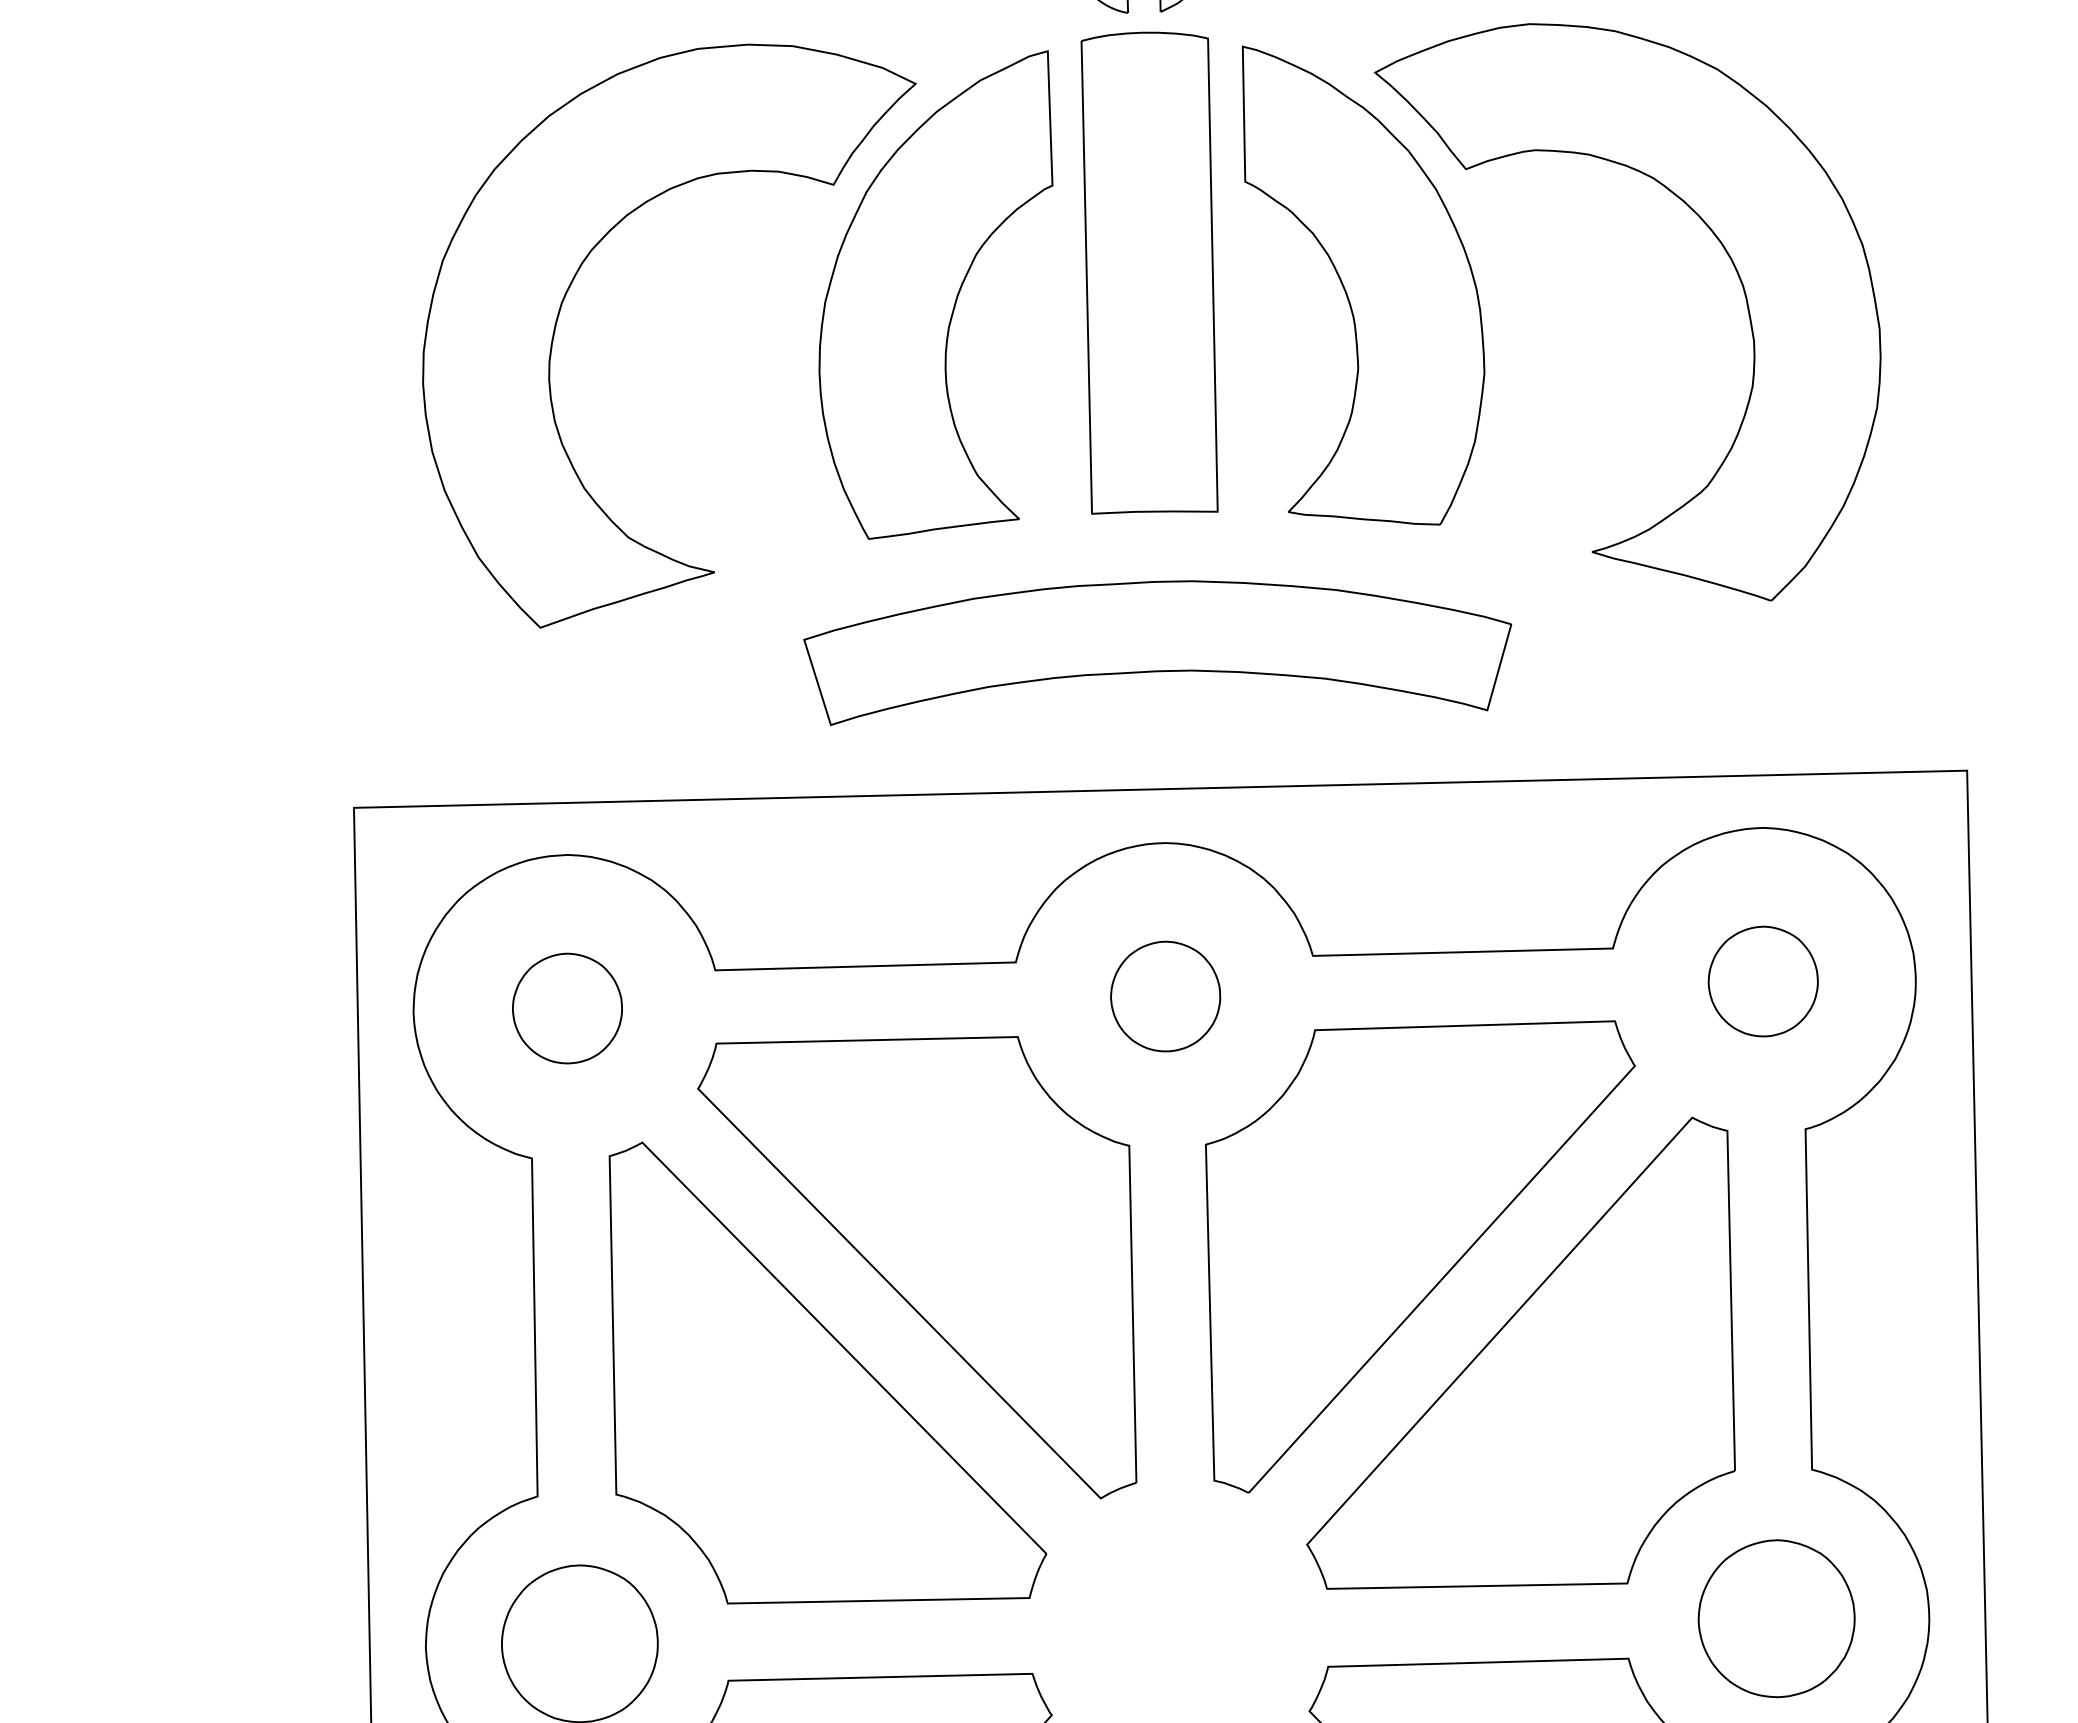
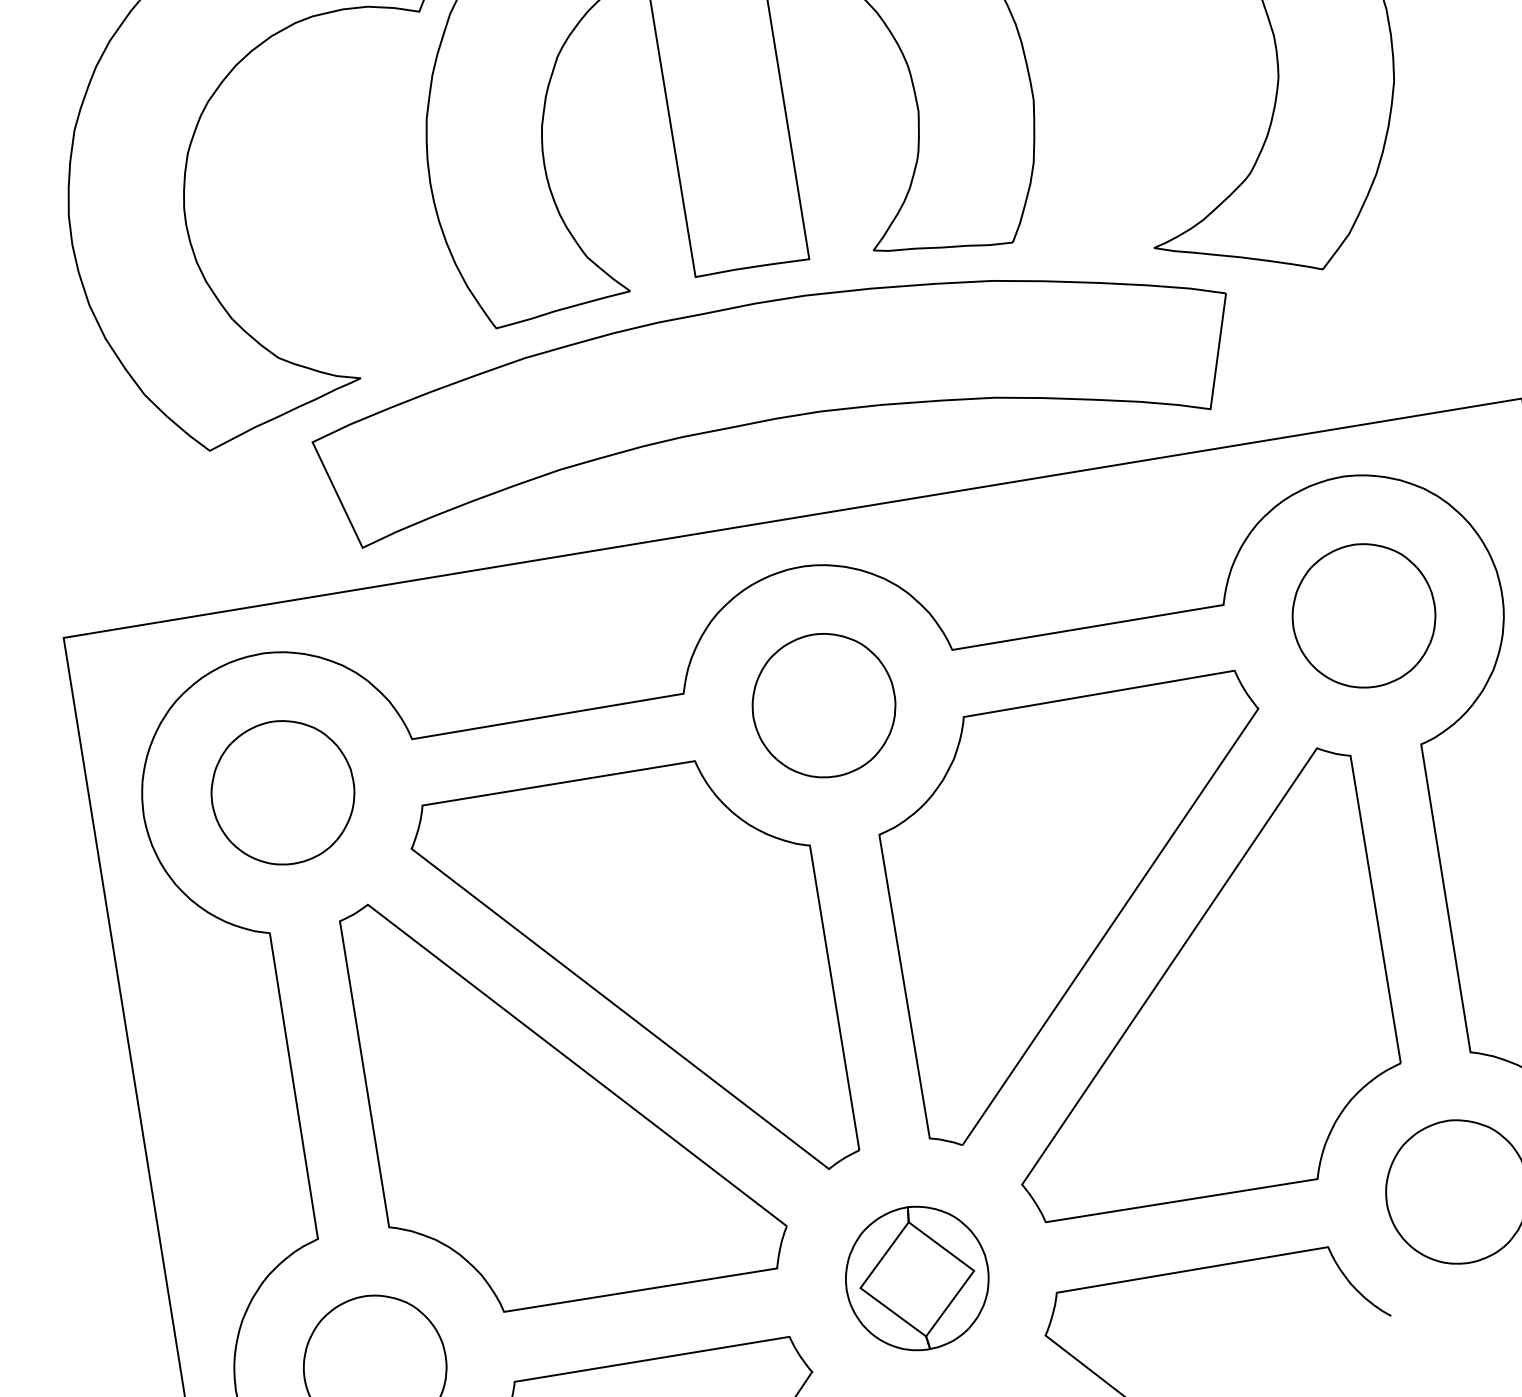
part: (1157, 652) -> (772, 394), size x1.43
part: (1763, 981) -> (1364, 615), size x1.43
part: (1165, 996) -> (823, 705), size x1.43
part: (567, 1008) -> (282, 792), size x1.43
part: (1179, 1629) -> (917, 1277), added

